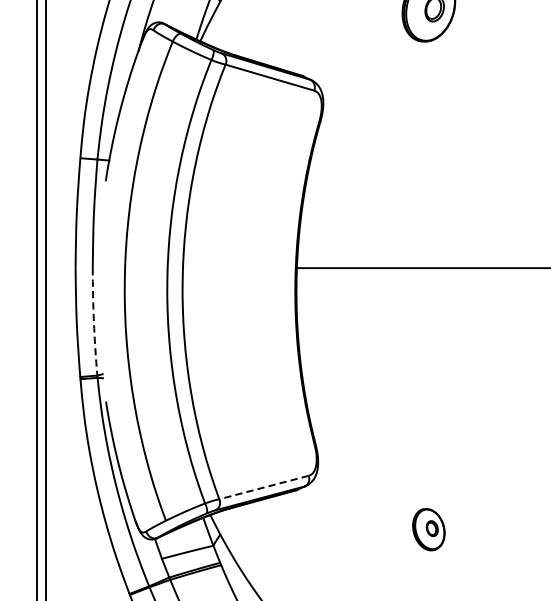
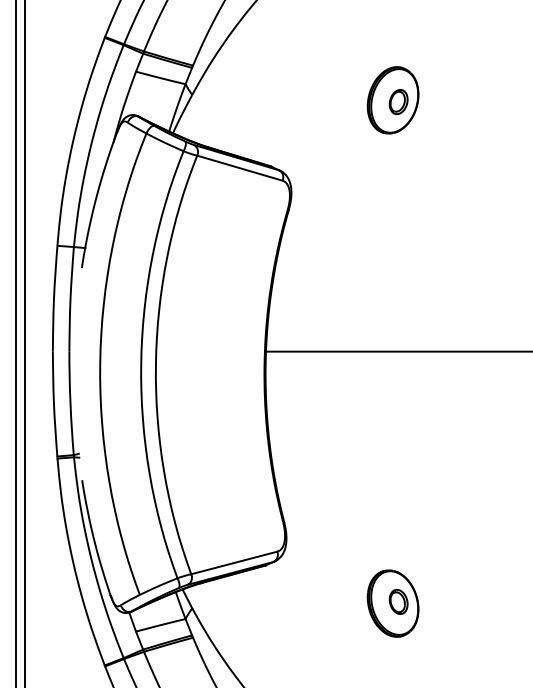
arc: (93, 321) -> (70, 403), dashed -> solid
line: (263, 488) -> (233, 563), dashed -> solid
part: (428, 529) -> (392, 603), size x1.67

